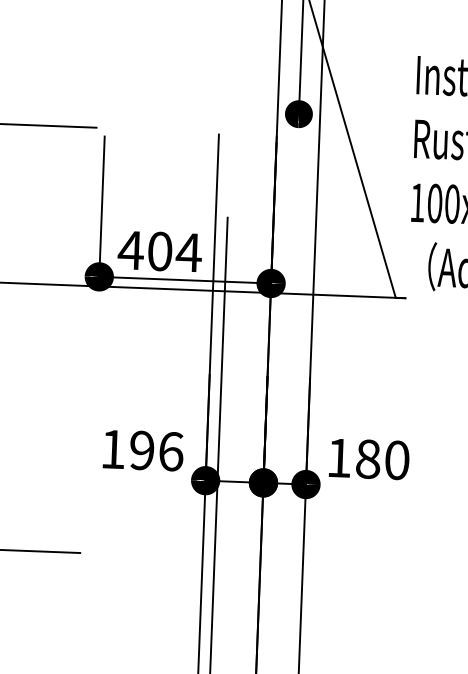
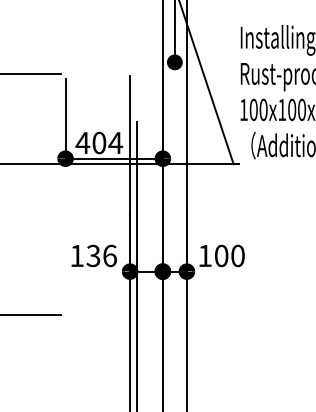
text: (142, 451) -> (93, 256), 196 -> 136
text: (368, 458) -> (221, 255), 180 -> 100

